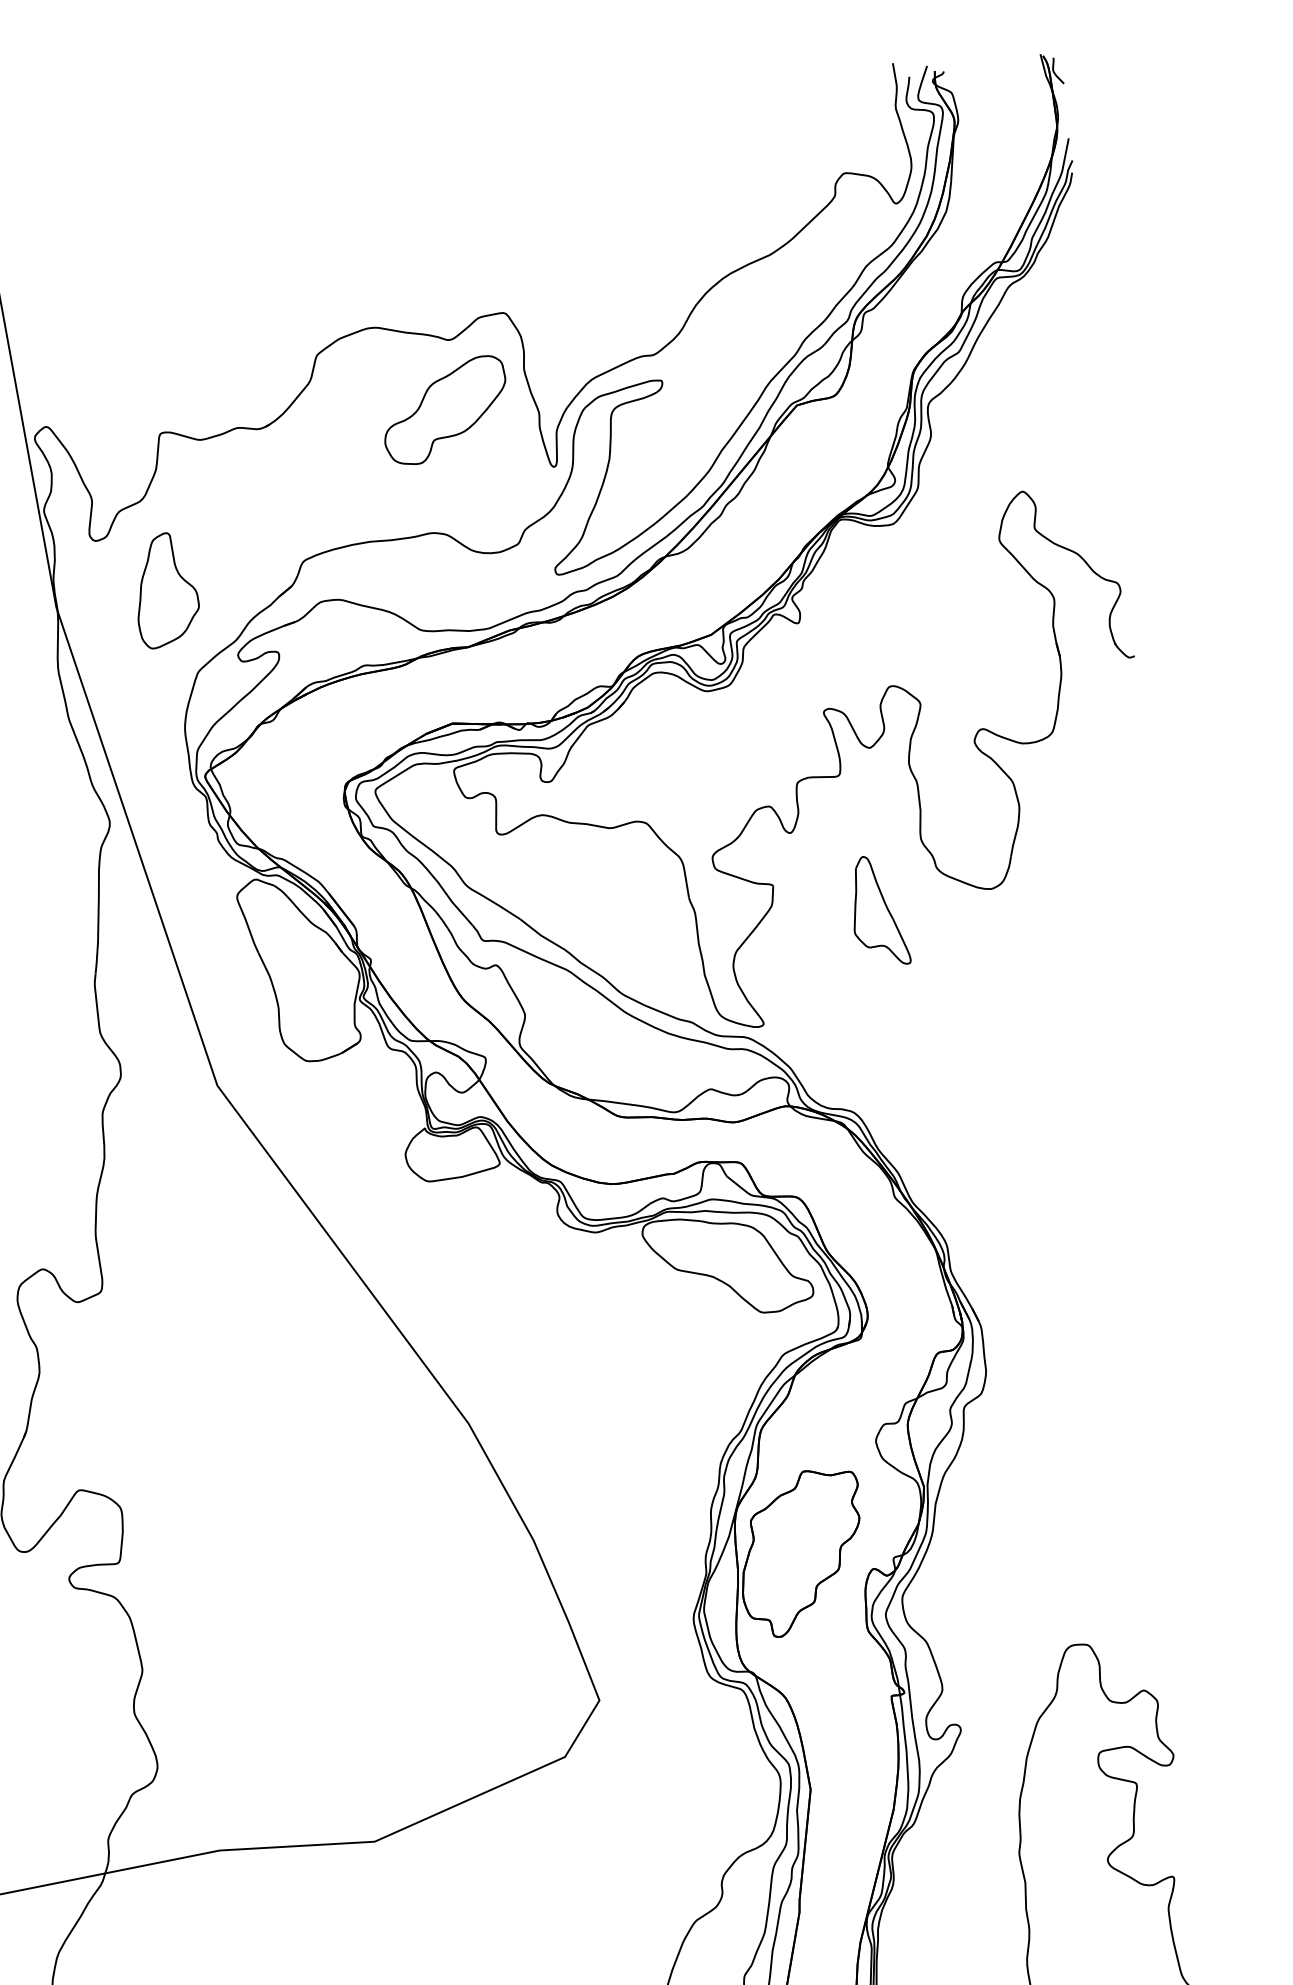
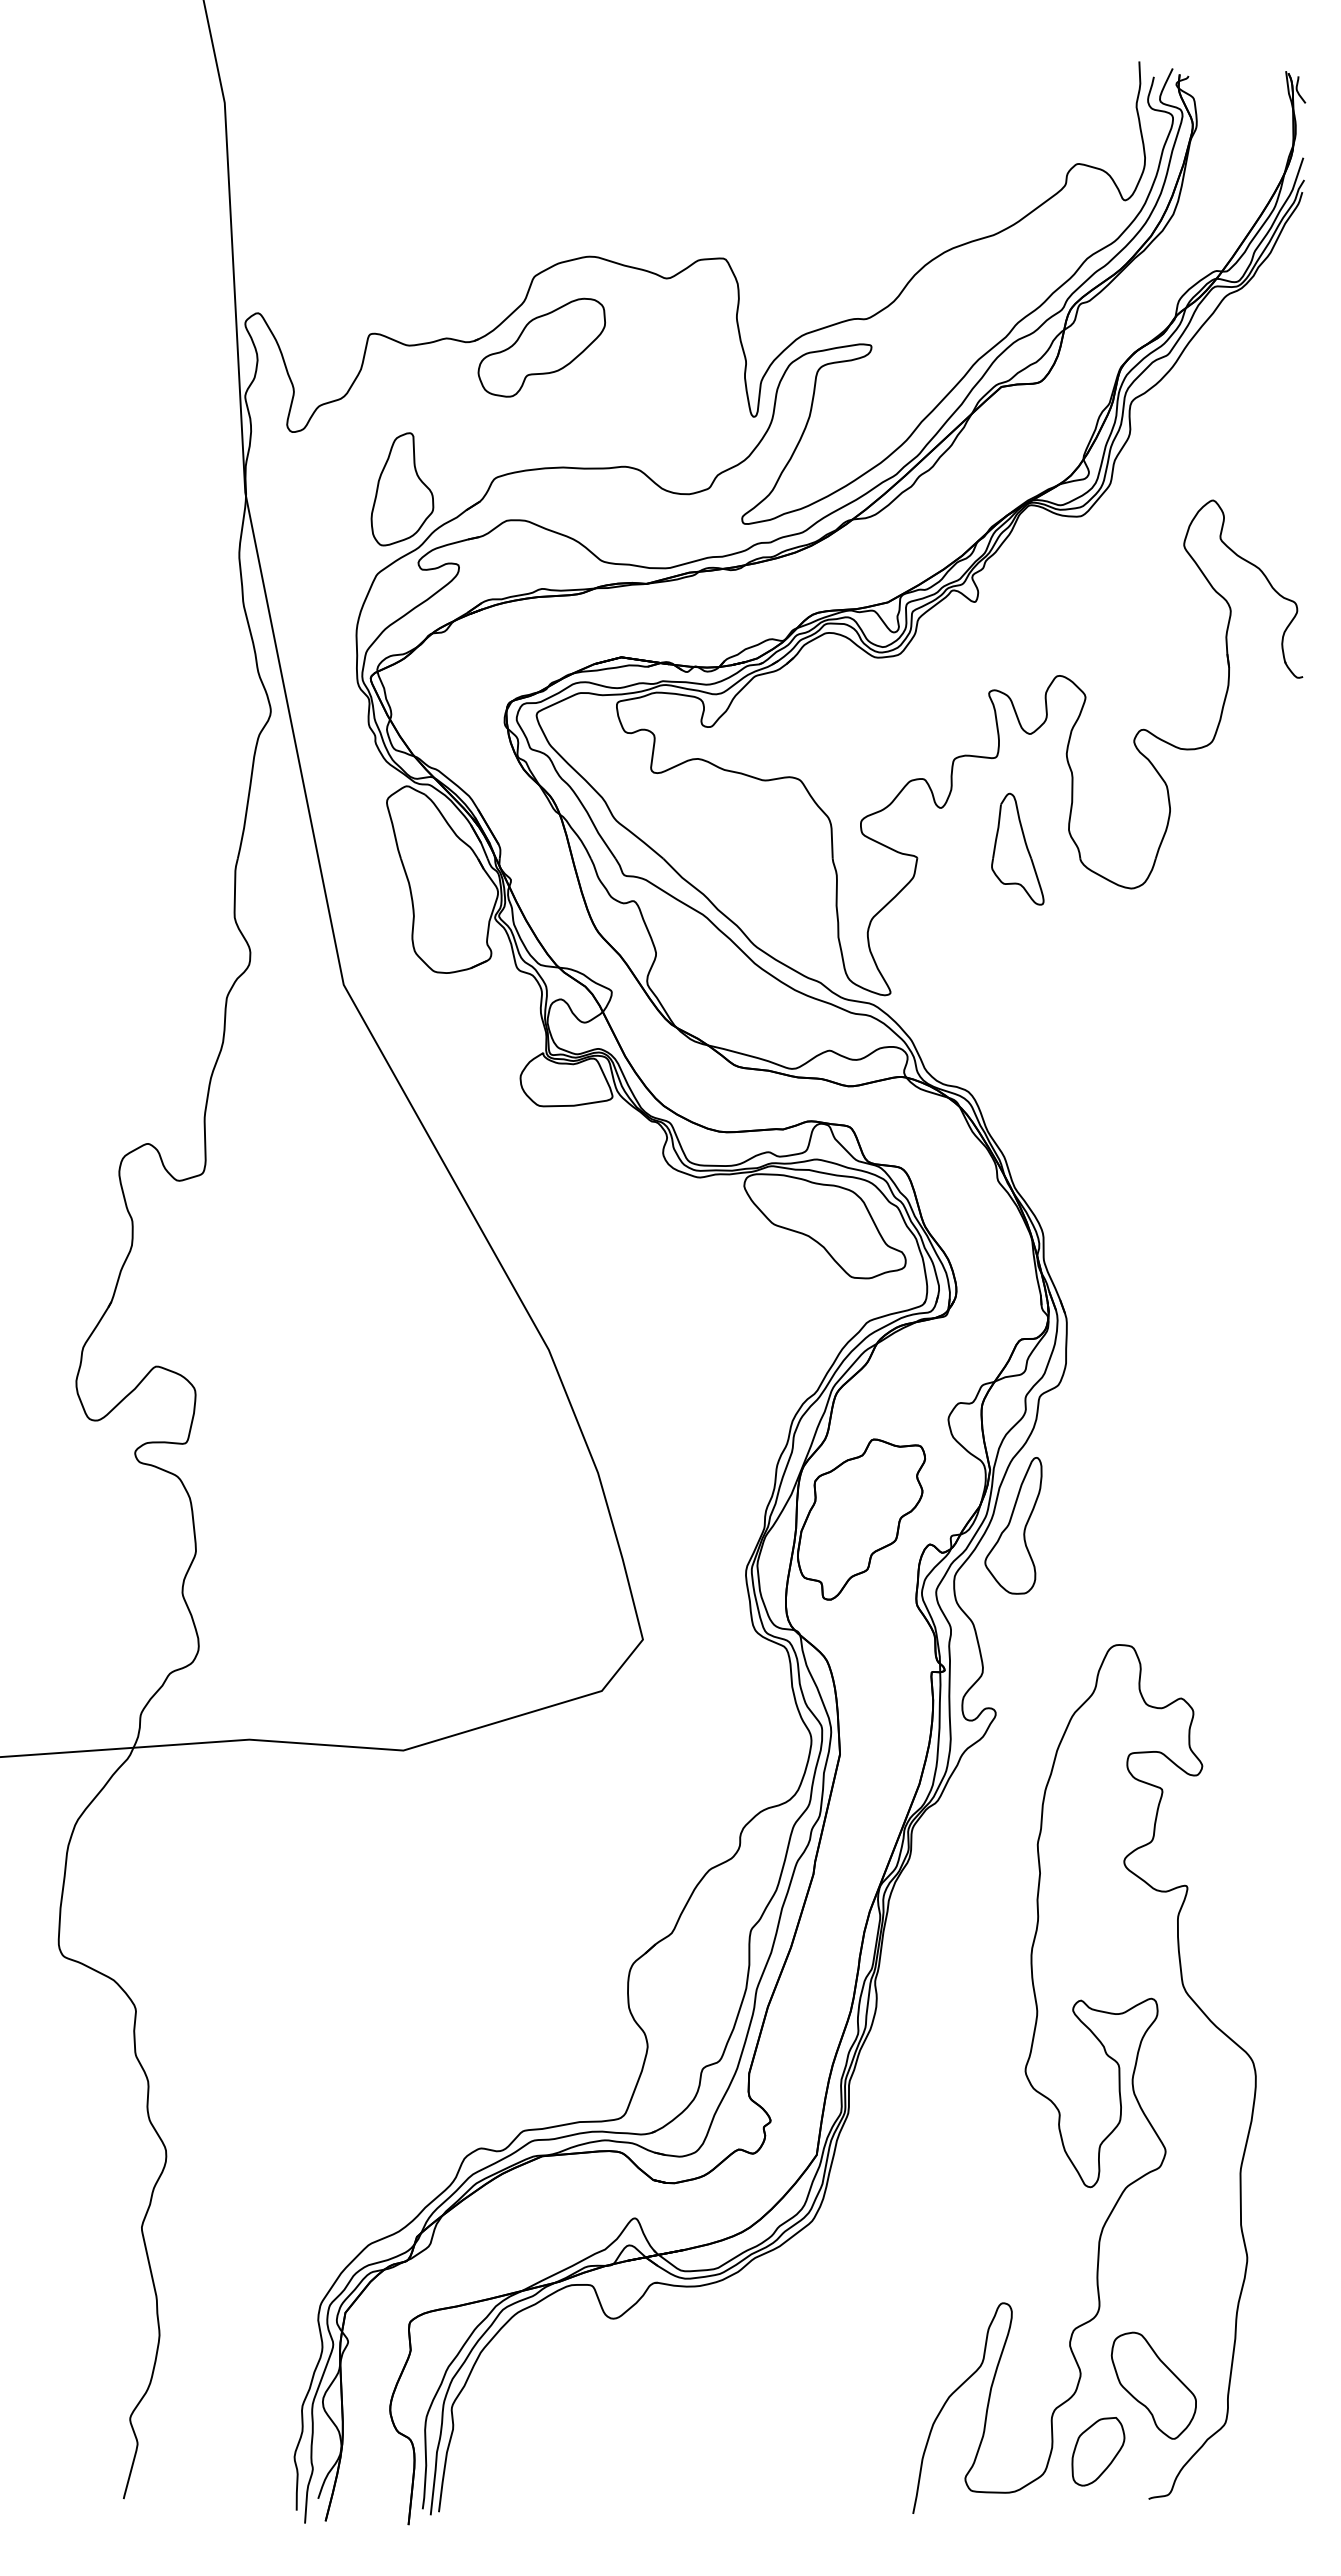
part: (444, 410) -> (541, 347), moved
part: (165, 590) -> (402, 489), moved
part: (877, 910) -> (1017, 848), moved
part: (954, 1539) -> (1013, 1525), added

